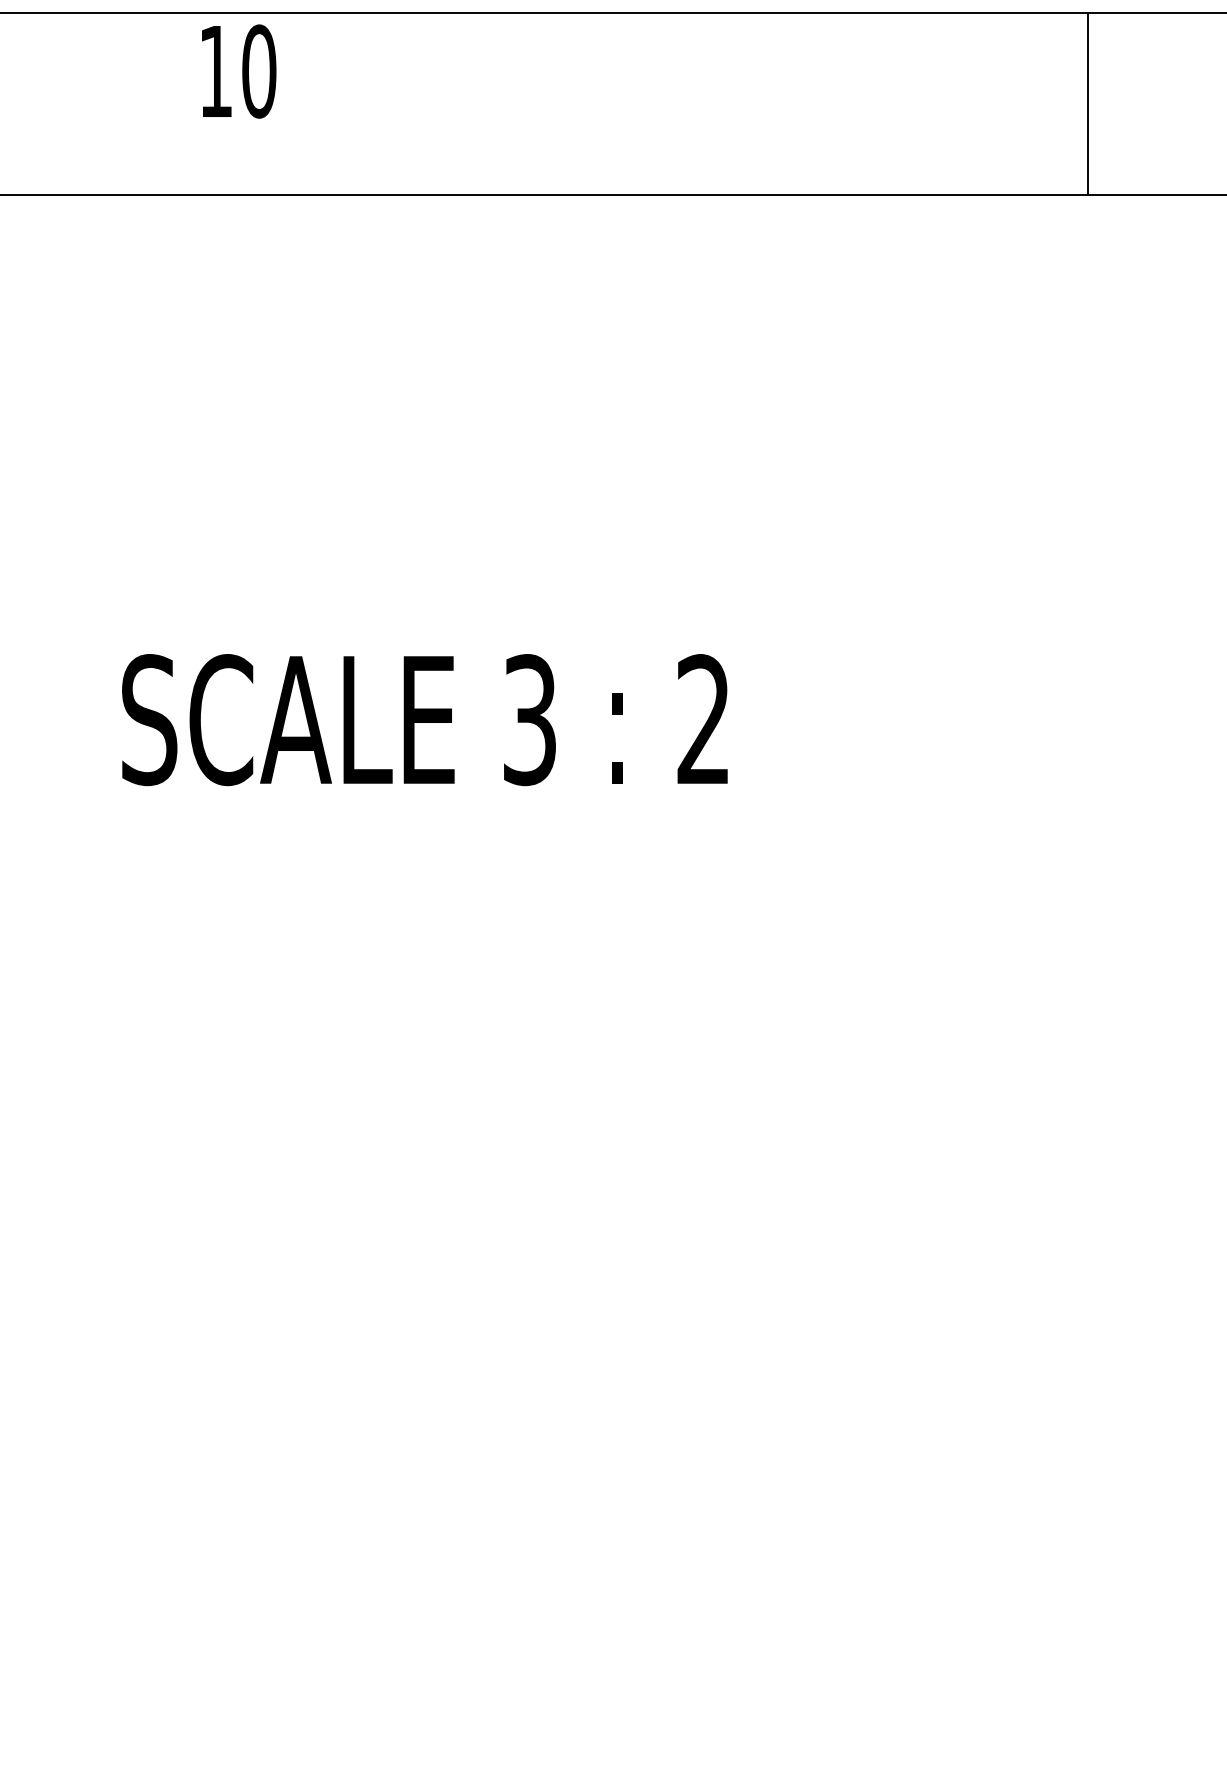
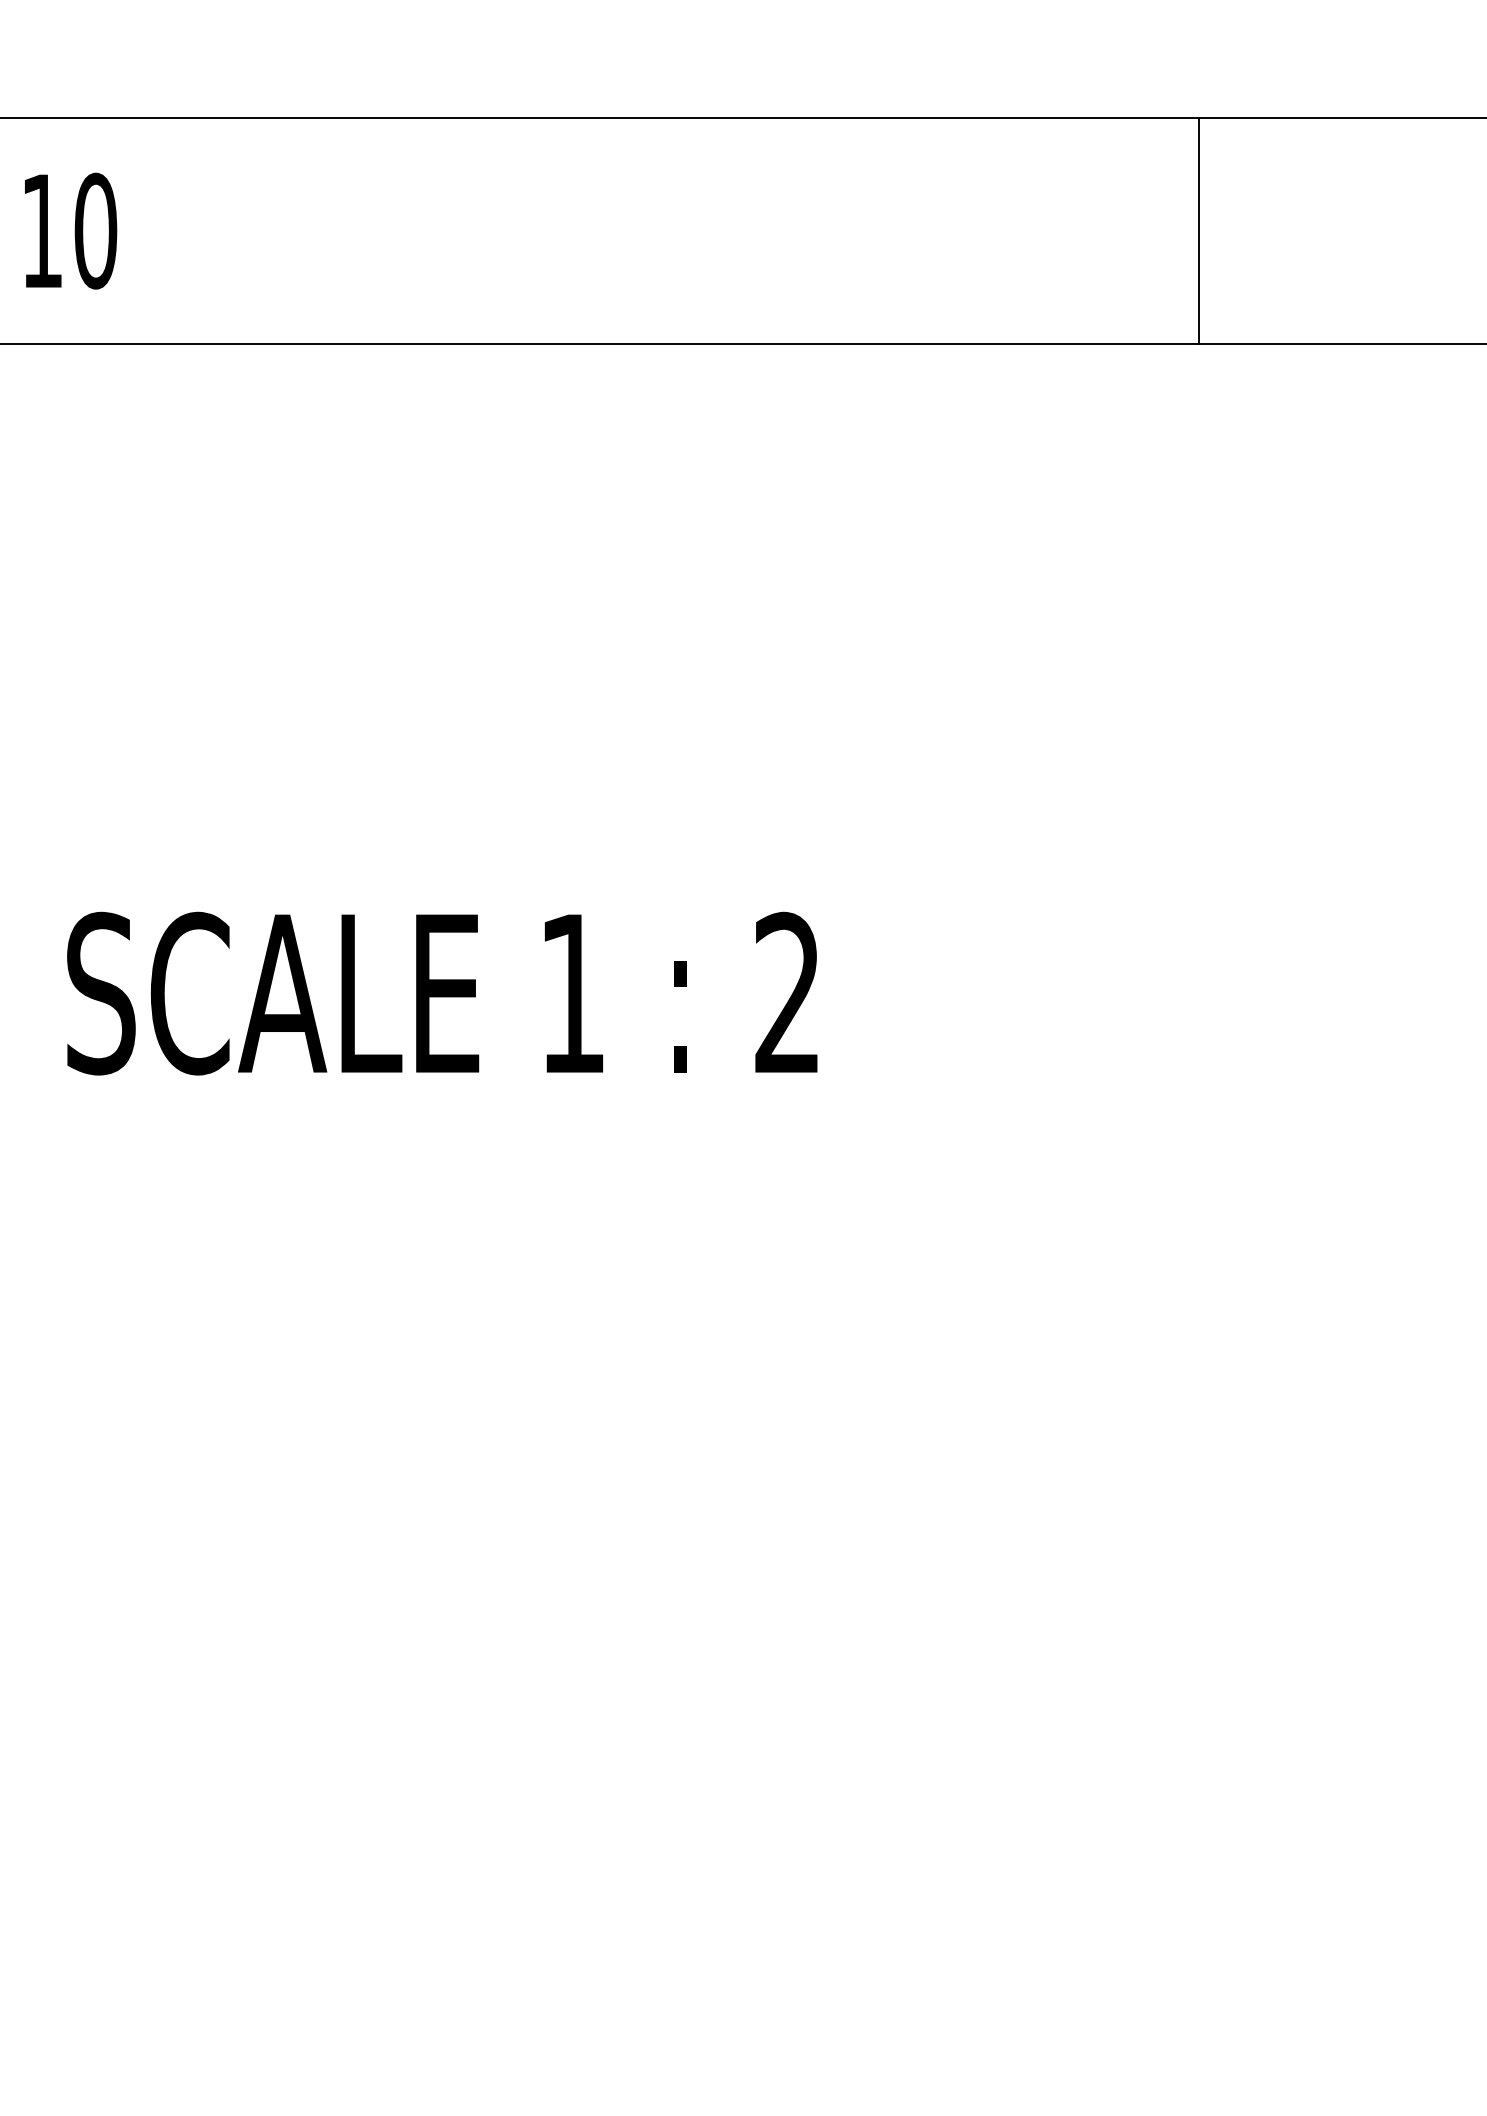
text: (239, 71) -> (71, 231), moved
line: (1088, 104) -> (1198, 231), moved
text: (529, 720) -> (571, 994), 3 -> 1

